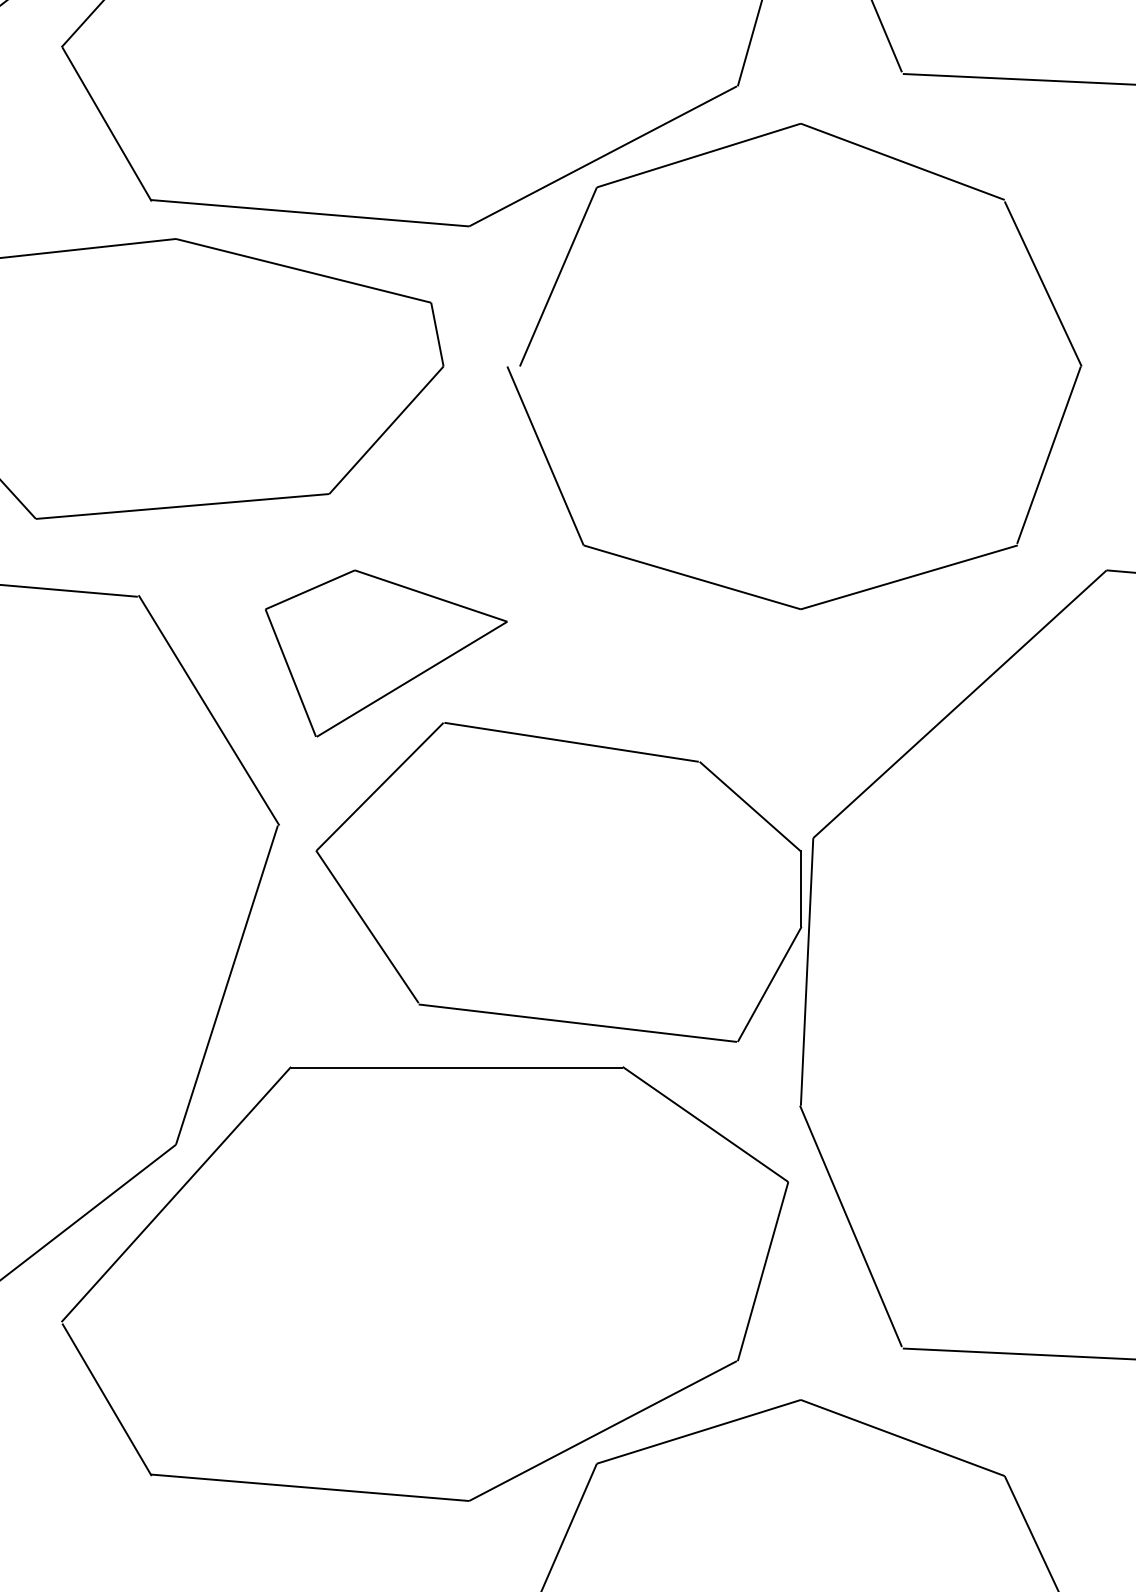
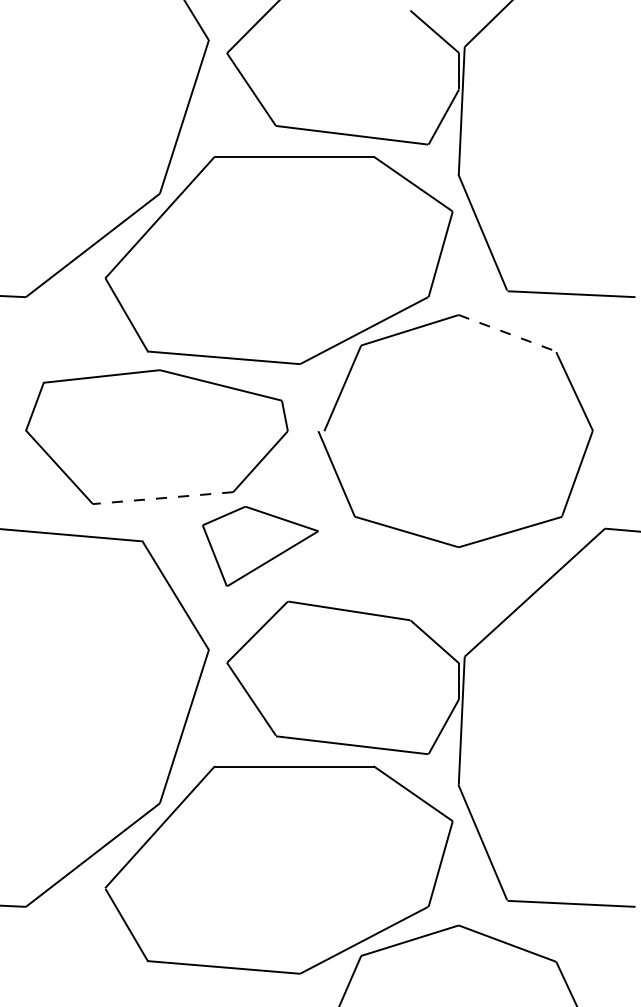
line: (904, 162) -> (508, 333), solid -> dashed
line: (181, 507) -> (162, 498), solid -> dashed
part: (386, 653) -> (260, 546), moved

